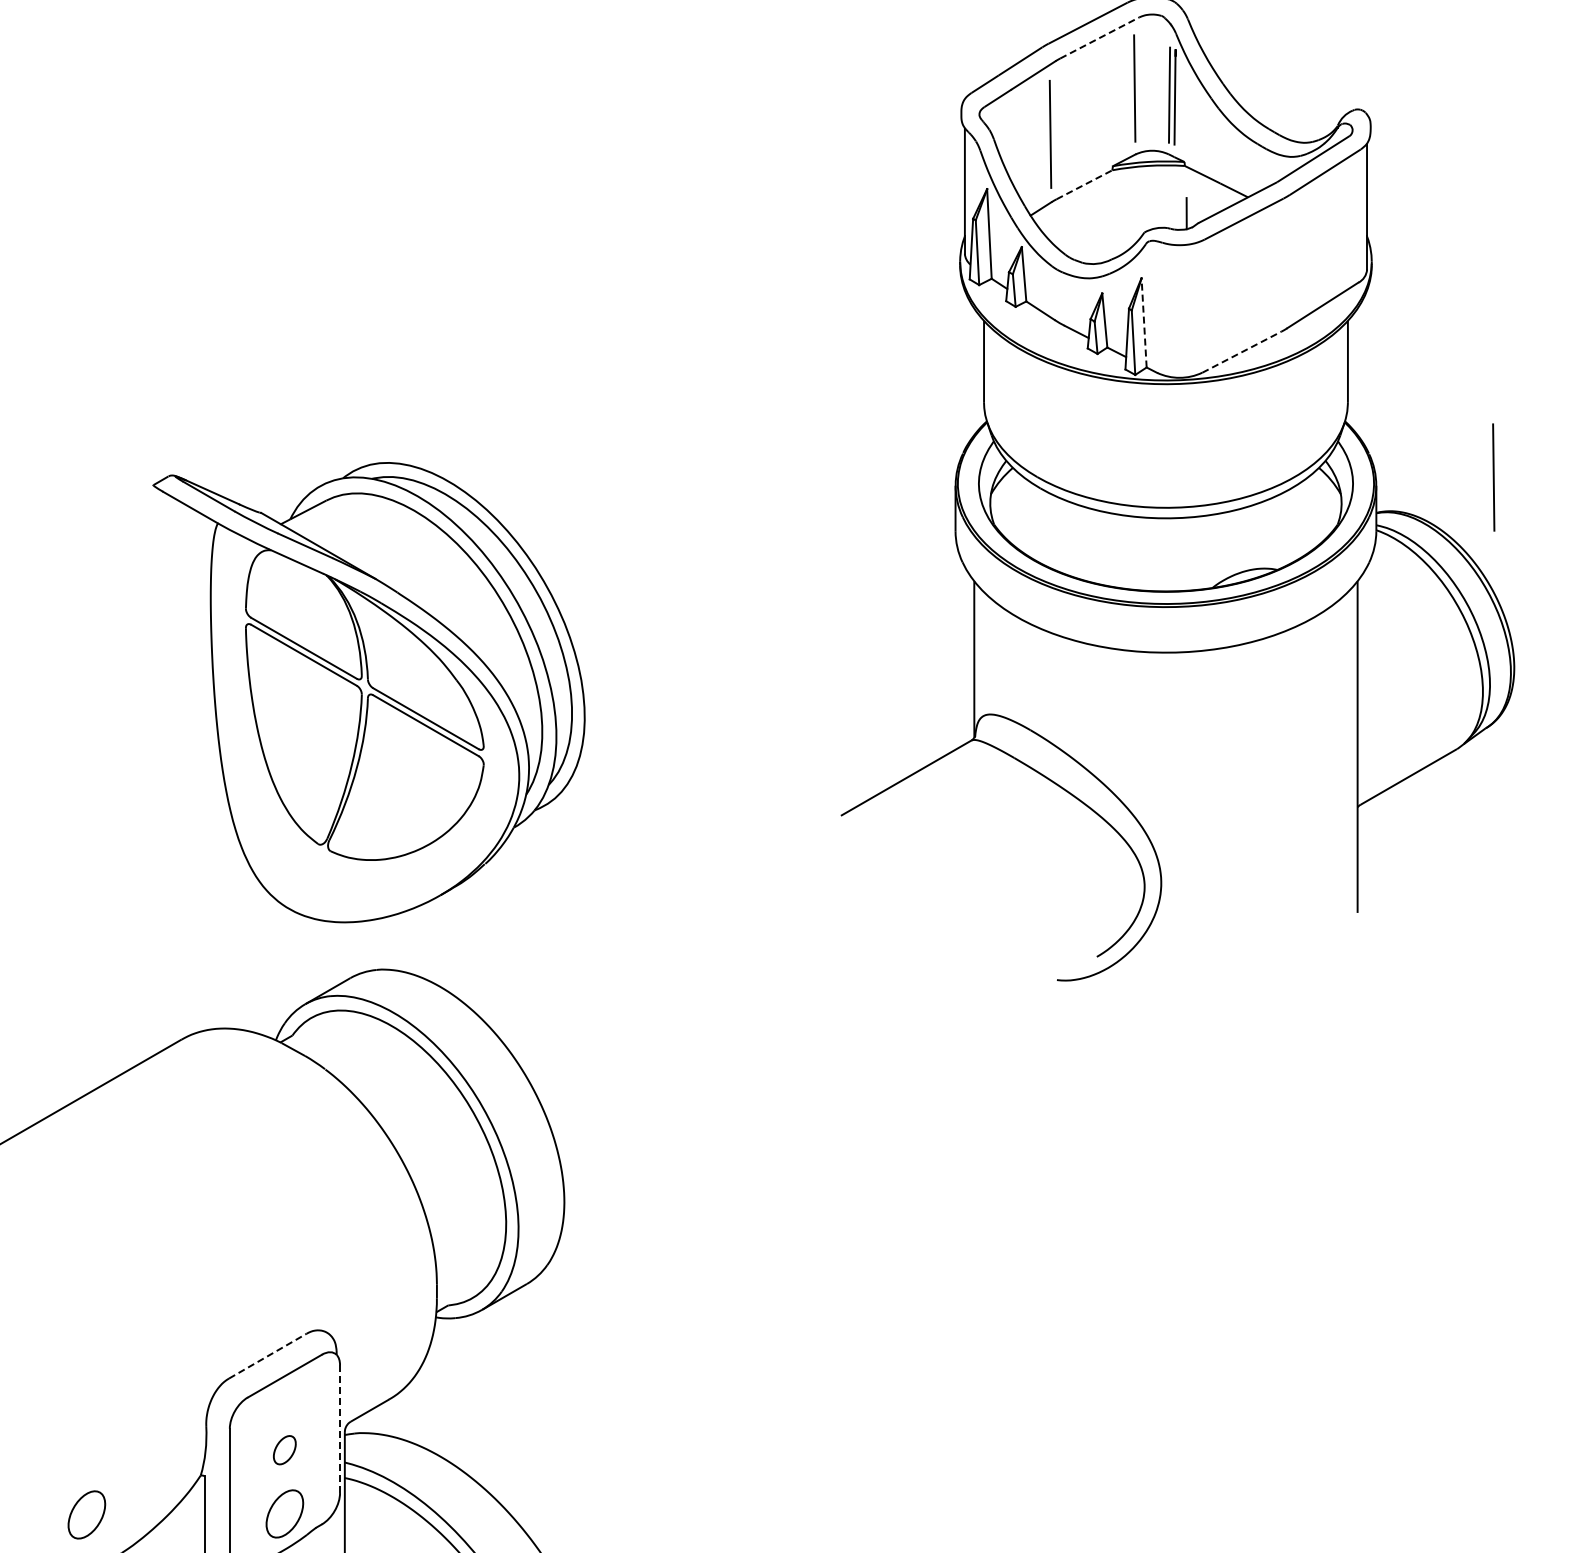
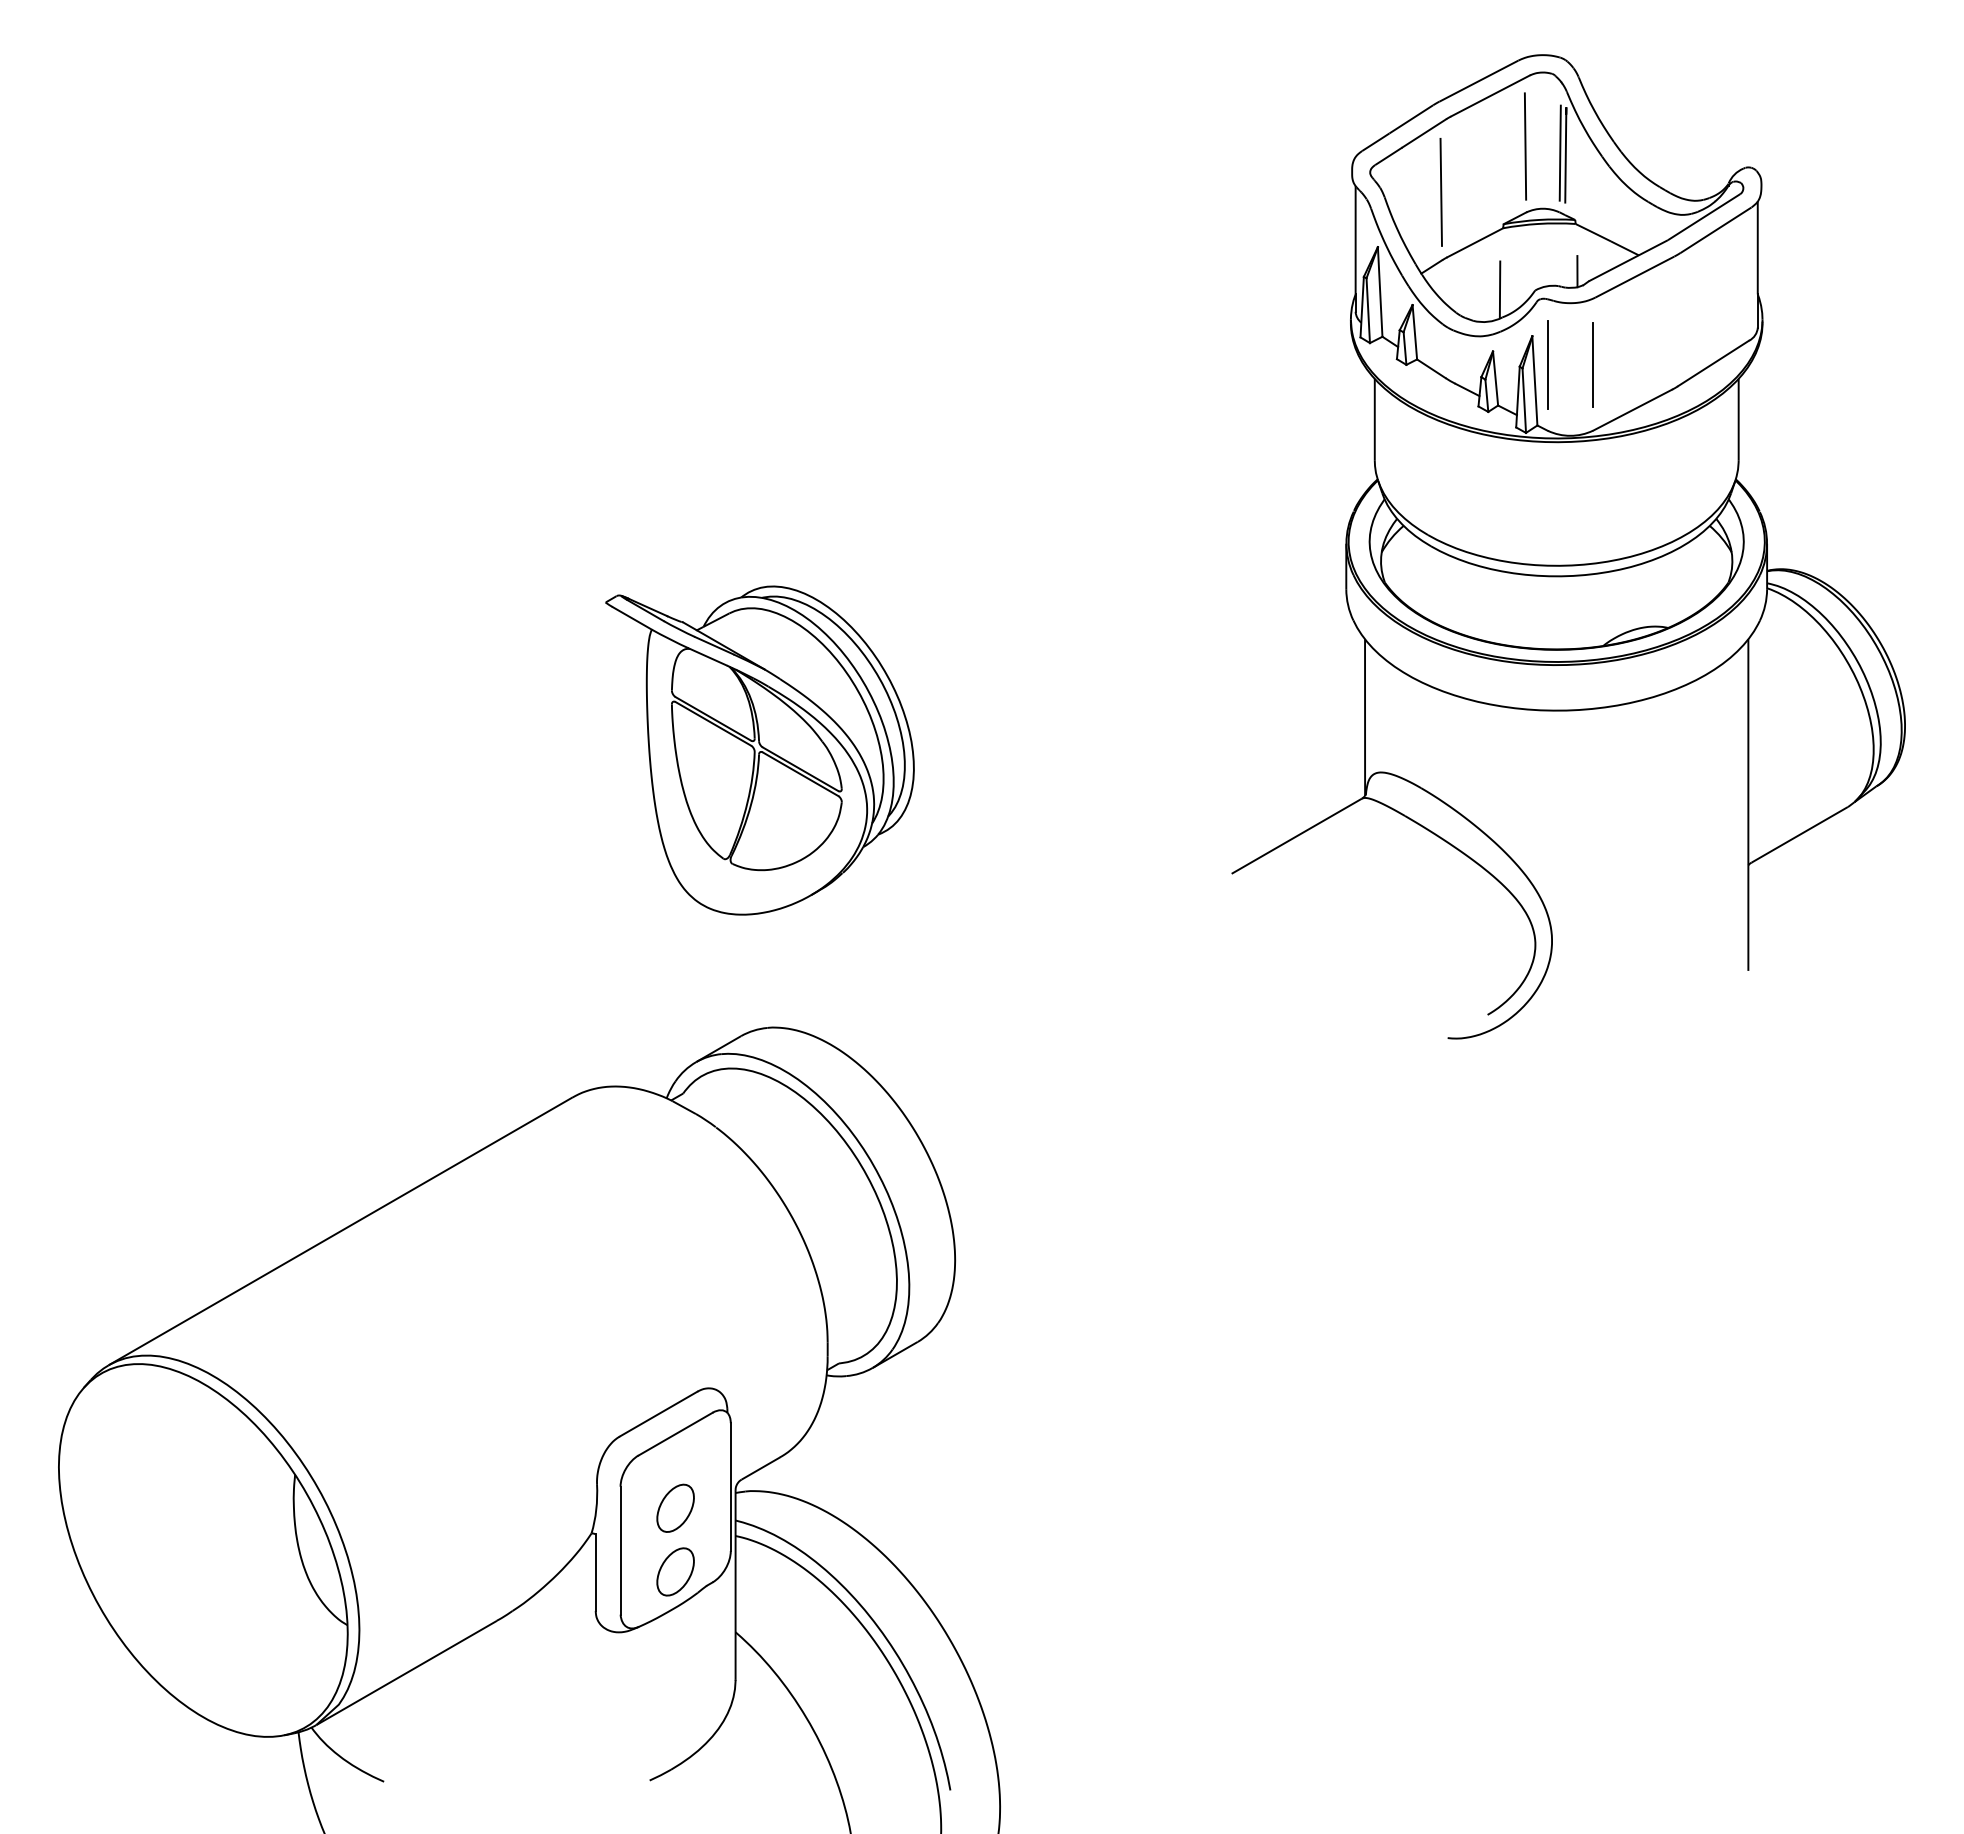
line: (1099, 37) -> (1490, 95), dashed -> solid
line: (1084, 184) -> (1475, 242), dashed -> solid
line: (1108, 231) -> (1499, 289), added
line: (1202, 306) -> (1593, 364), added
line: (1156, 307) -> (1547, 365), added
line: (1143, 322) -> (1534, 380), dashed -> solid
line: (1241, 352) -> (1632, 410), dashed -> solid
line: (1493, 477) -> (1884, 535), removed
part: (368, 692) -> (759, 750), size x0.71
line: (267, 1356) -> (658, 1414), dashed -> solid
line: (339, 1429) -> (730, 1487), dashed -> solid
part: (284, 1449) -> (675, 1507), size x1.67
part: (86, 1514) -> (477, 1572), removed

